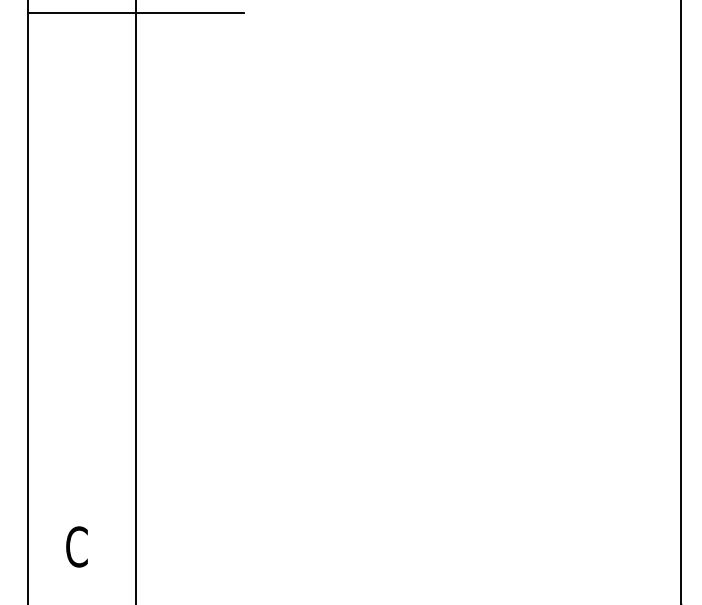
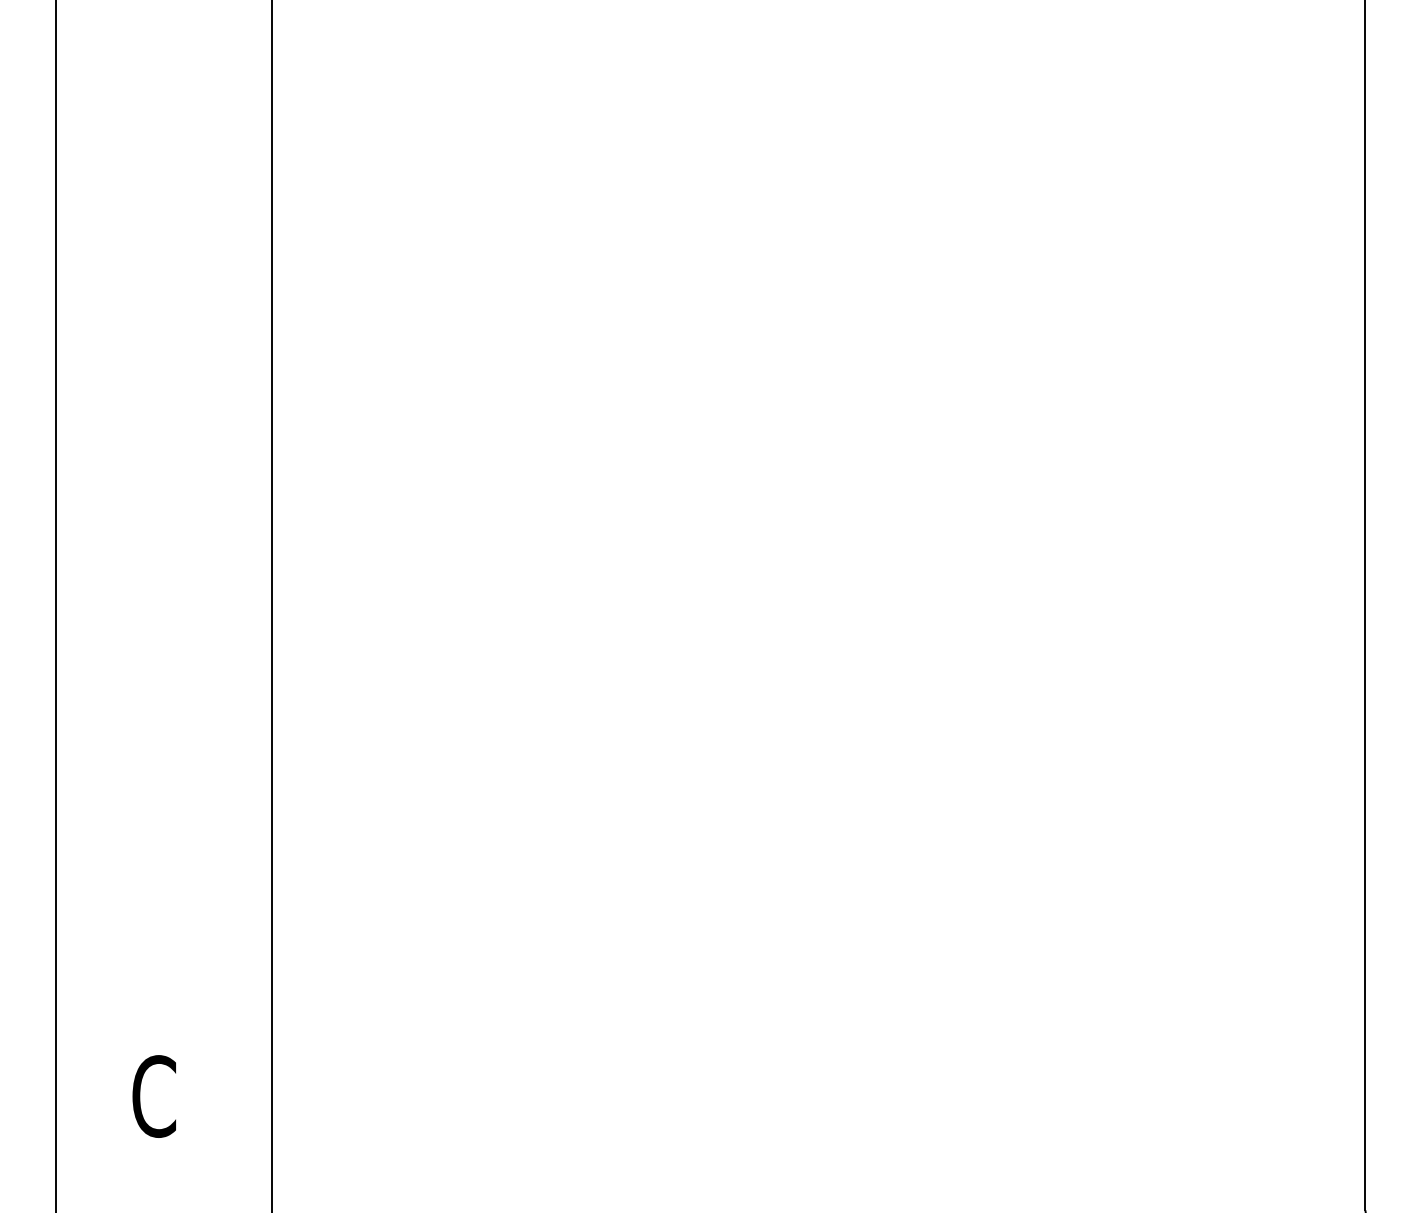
line: (135, 13) -> (271, 27), removed

